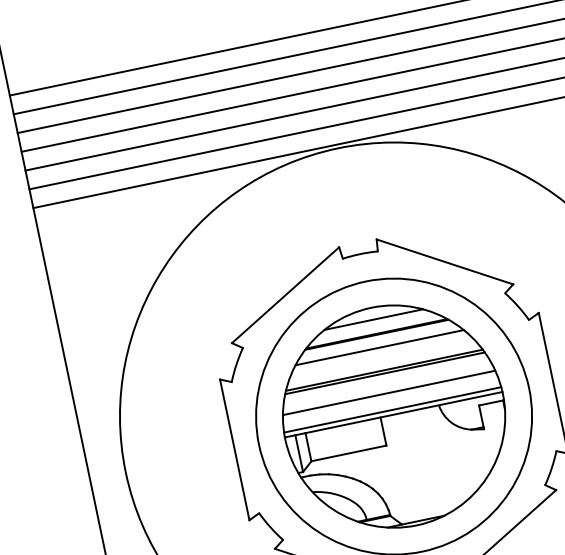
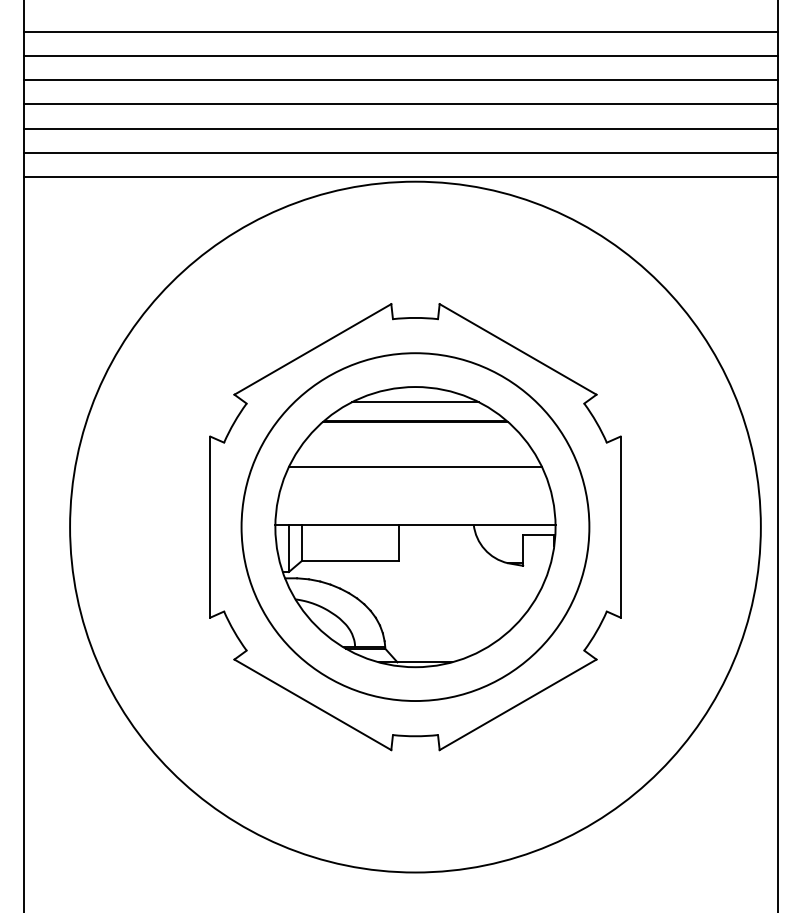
line: (379, 347) -> (415, 438), removed
line: (385, 373) -> (415, 471), removed
line: (389, 392) -> (415, 496), removed
line: (392, 409) -> (415, 518), removed

